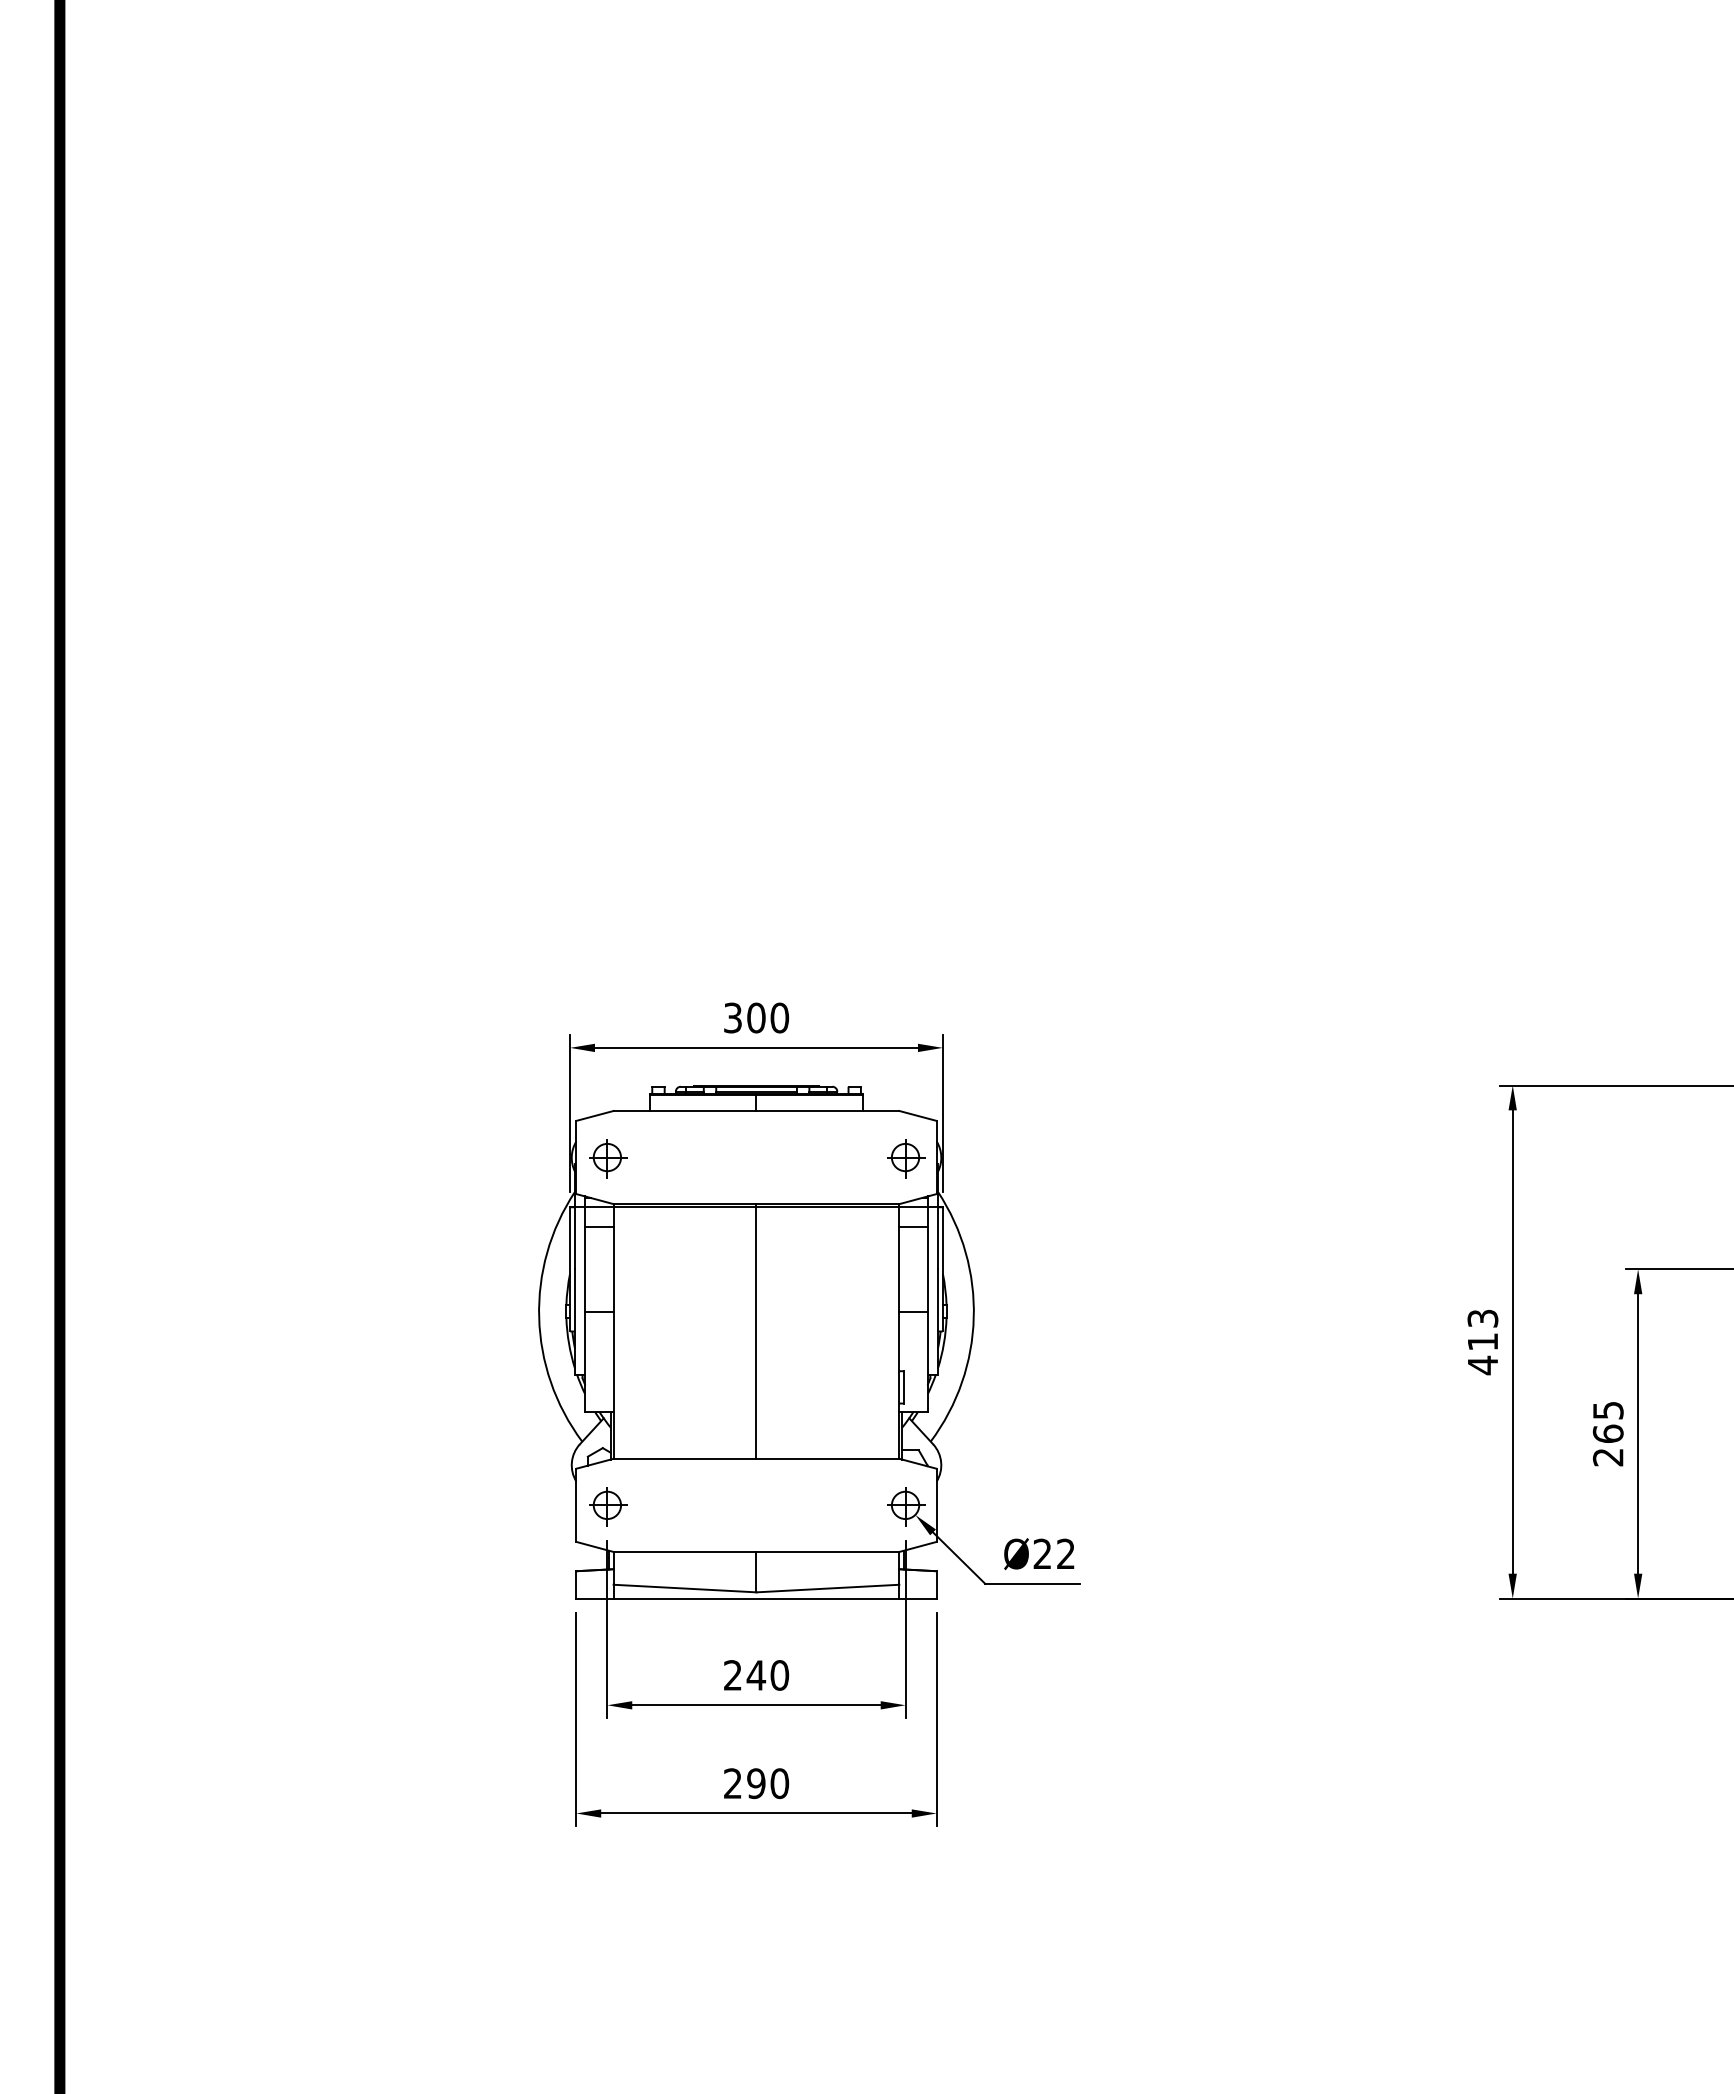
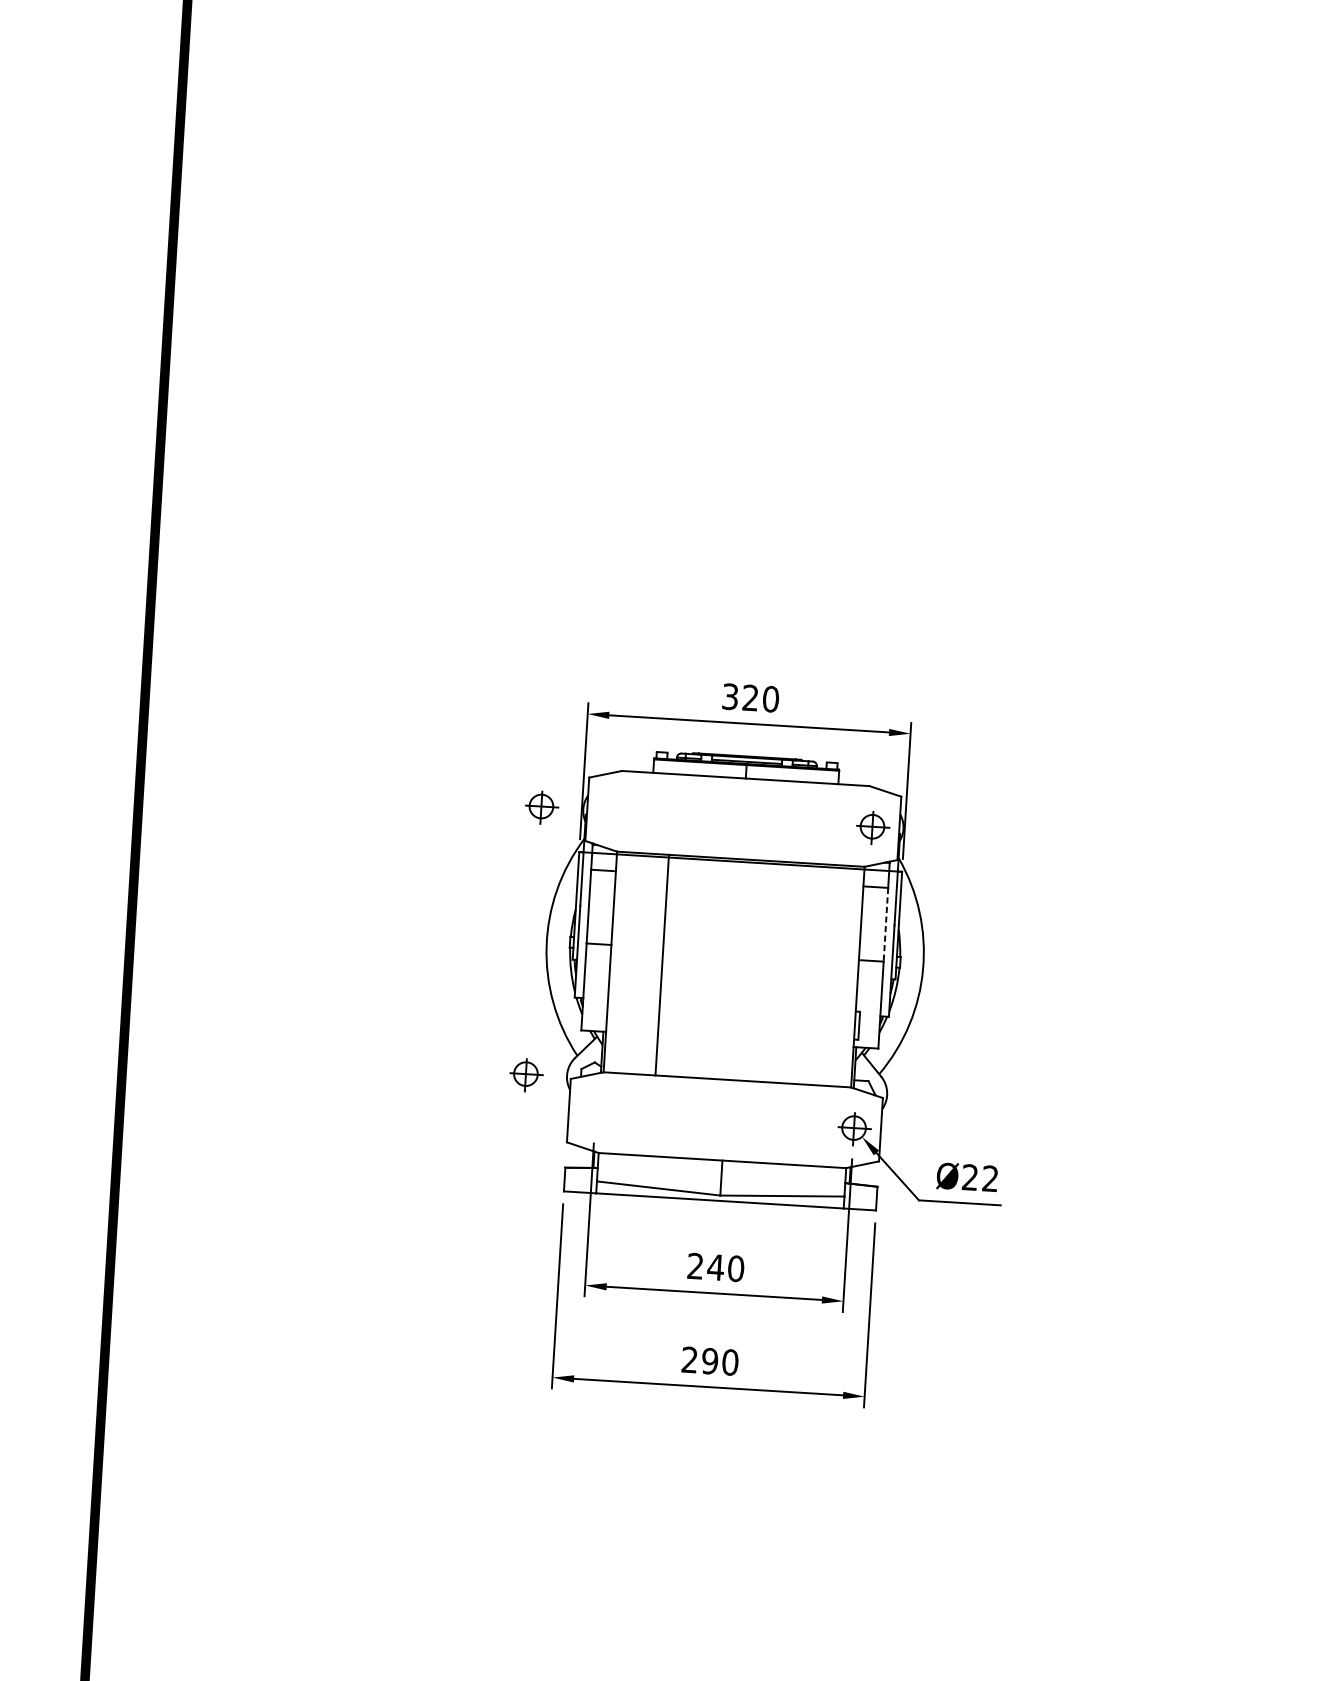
text: (756, 1017) -> (750, 697), 300 -> 320
part: (608, 1158) -> (542, 807), moved
line: (927, 1269) -> (885, 924), solid -> dashed
line: (756, 1331) -> (662, 965), moved
part: (608, 1506) -> (526, 1075), moved

